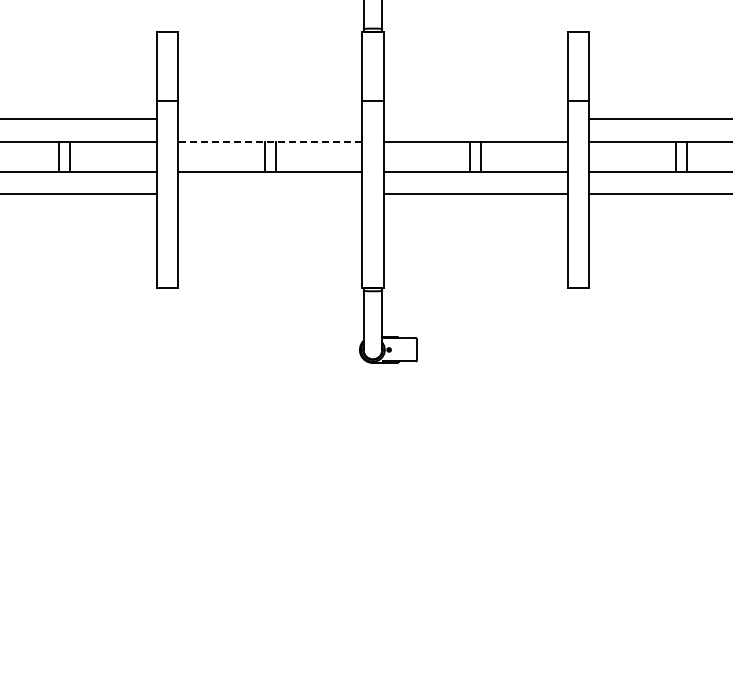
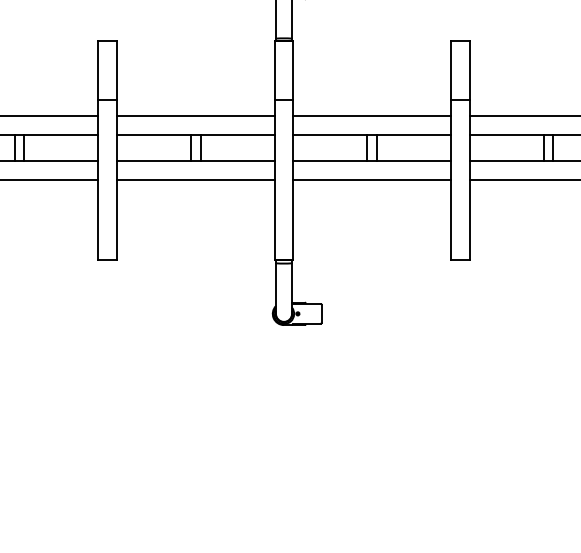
line: (270, 119) -> (196, 116), added
line: (475, 119) -> (371, 116), added
line: (270, 141) -> (196, 135), dashed -> solid
line: (270, 194) -> (196, 180), added

